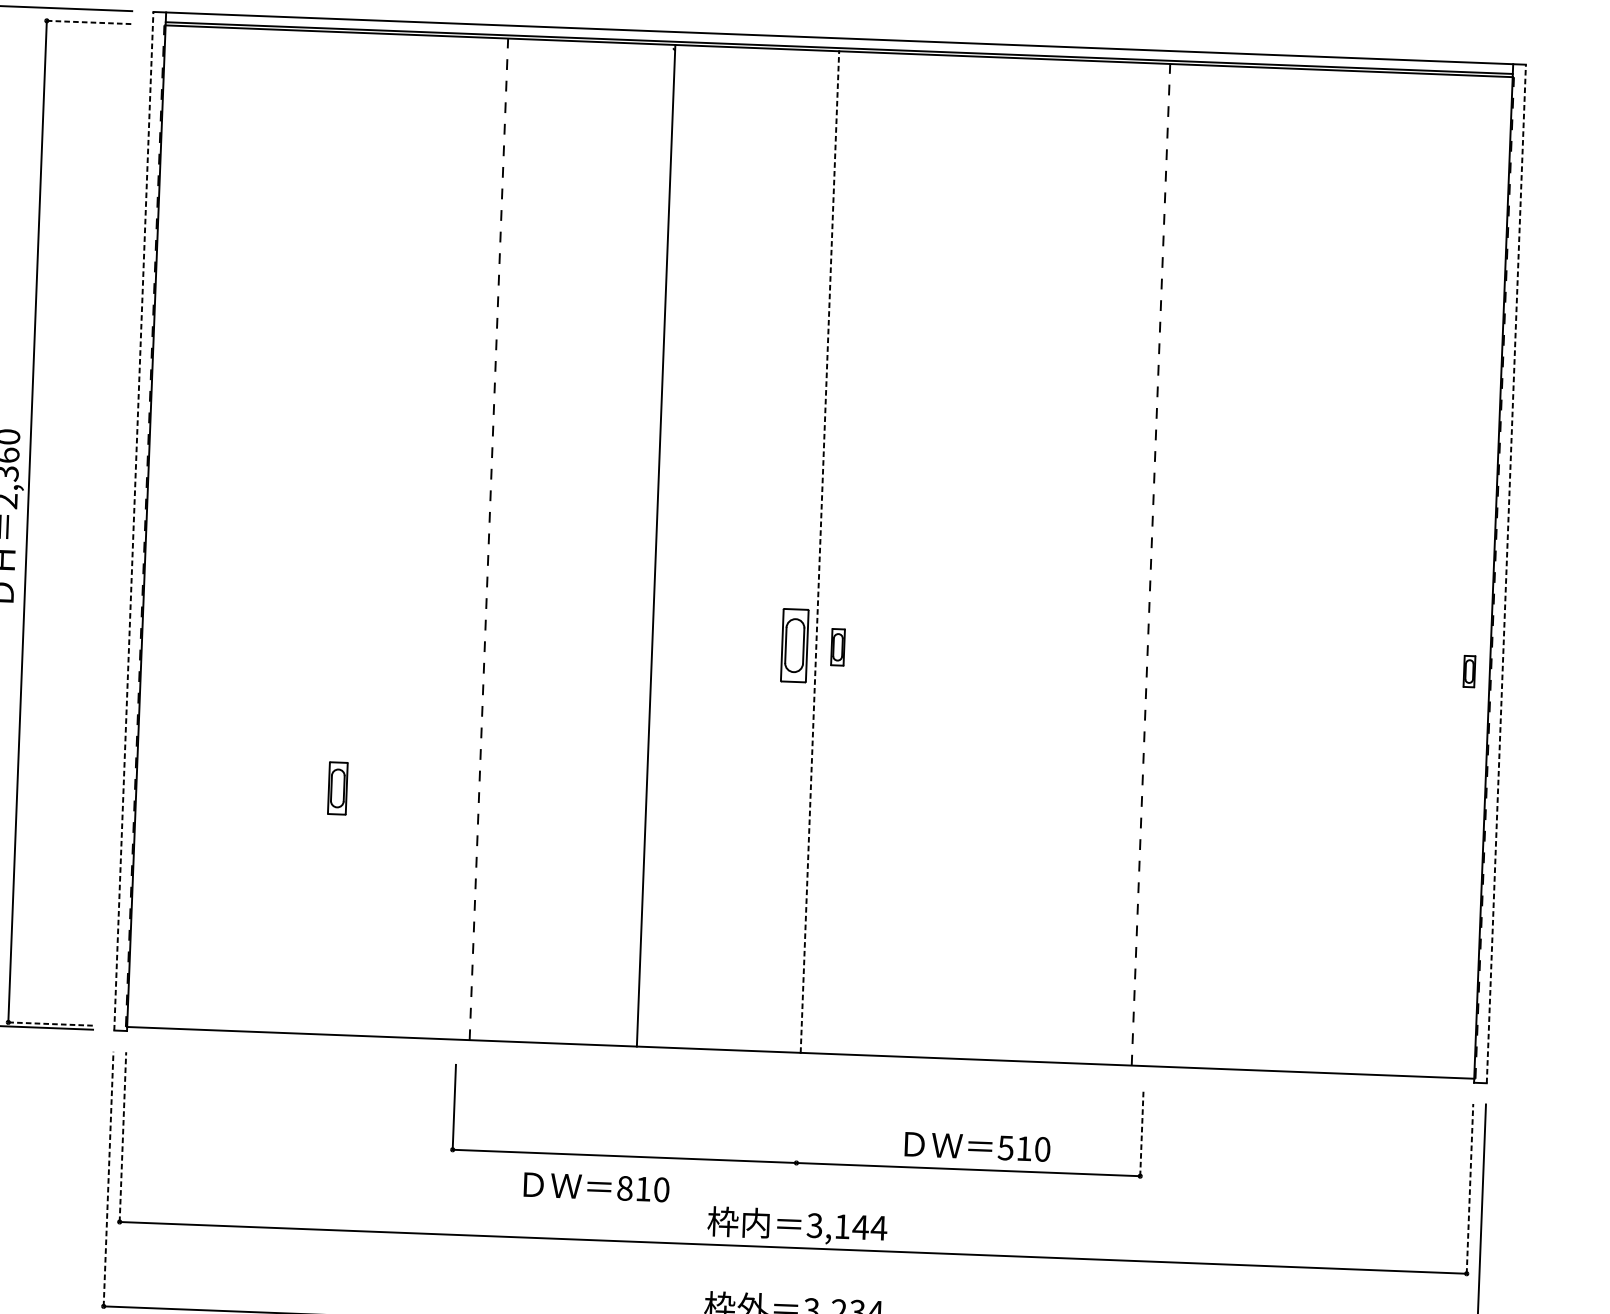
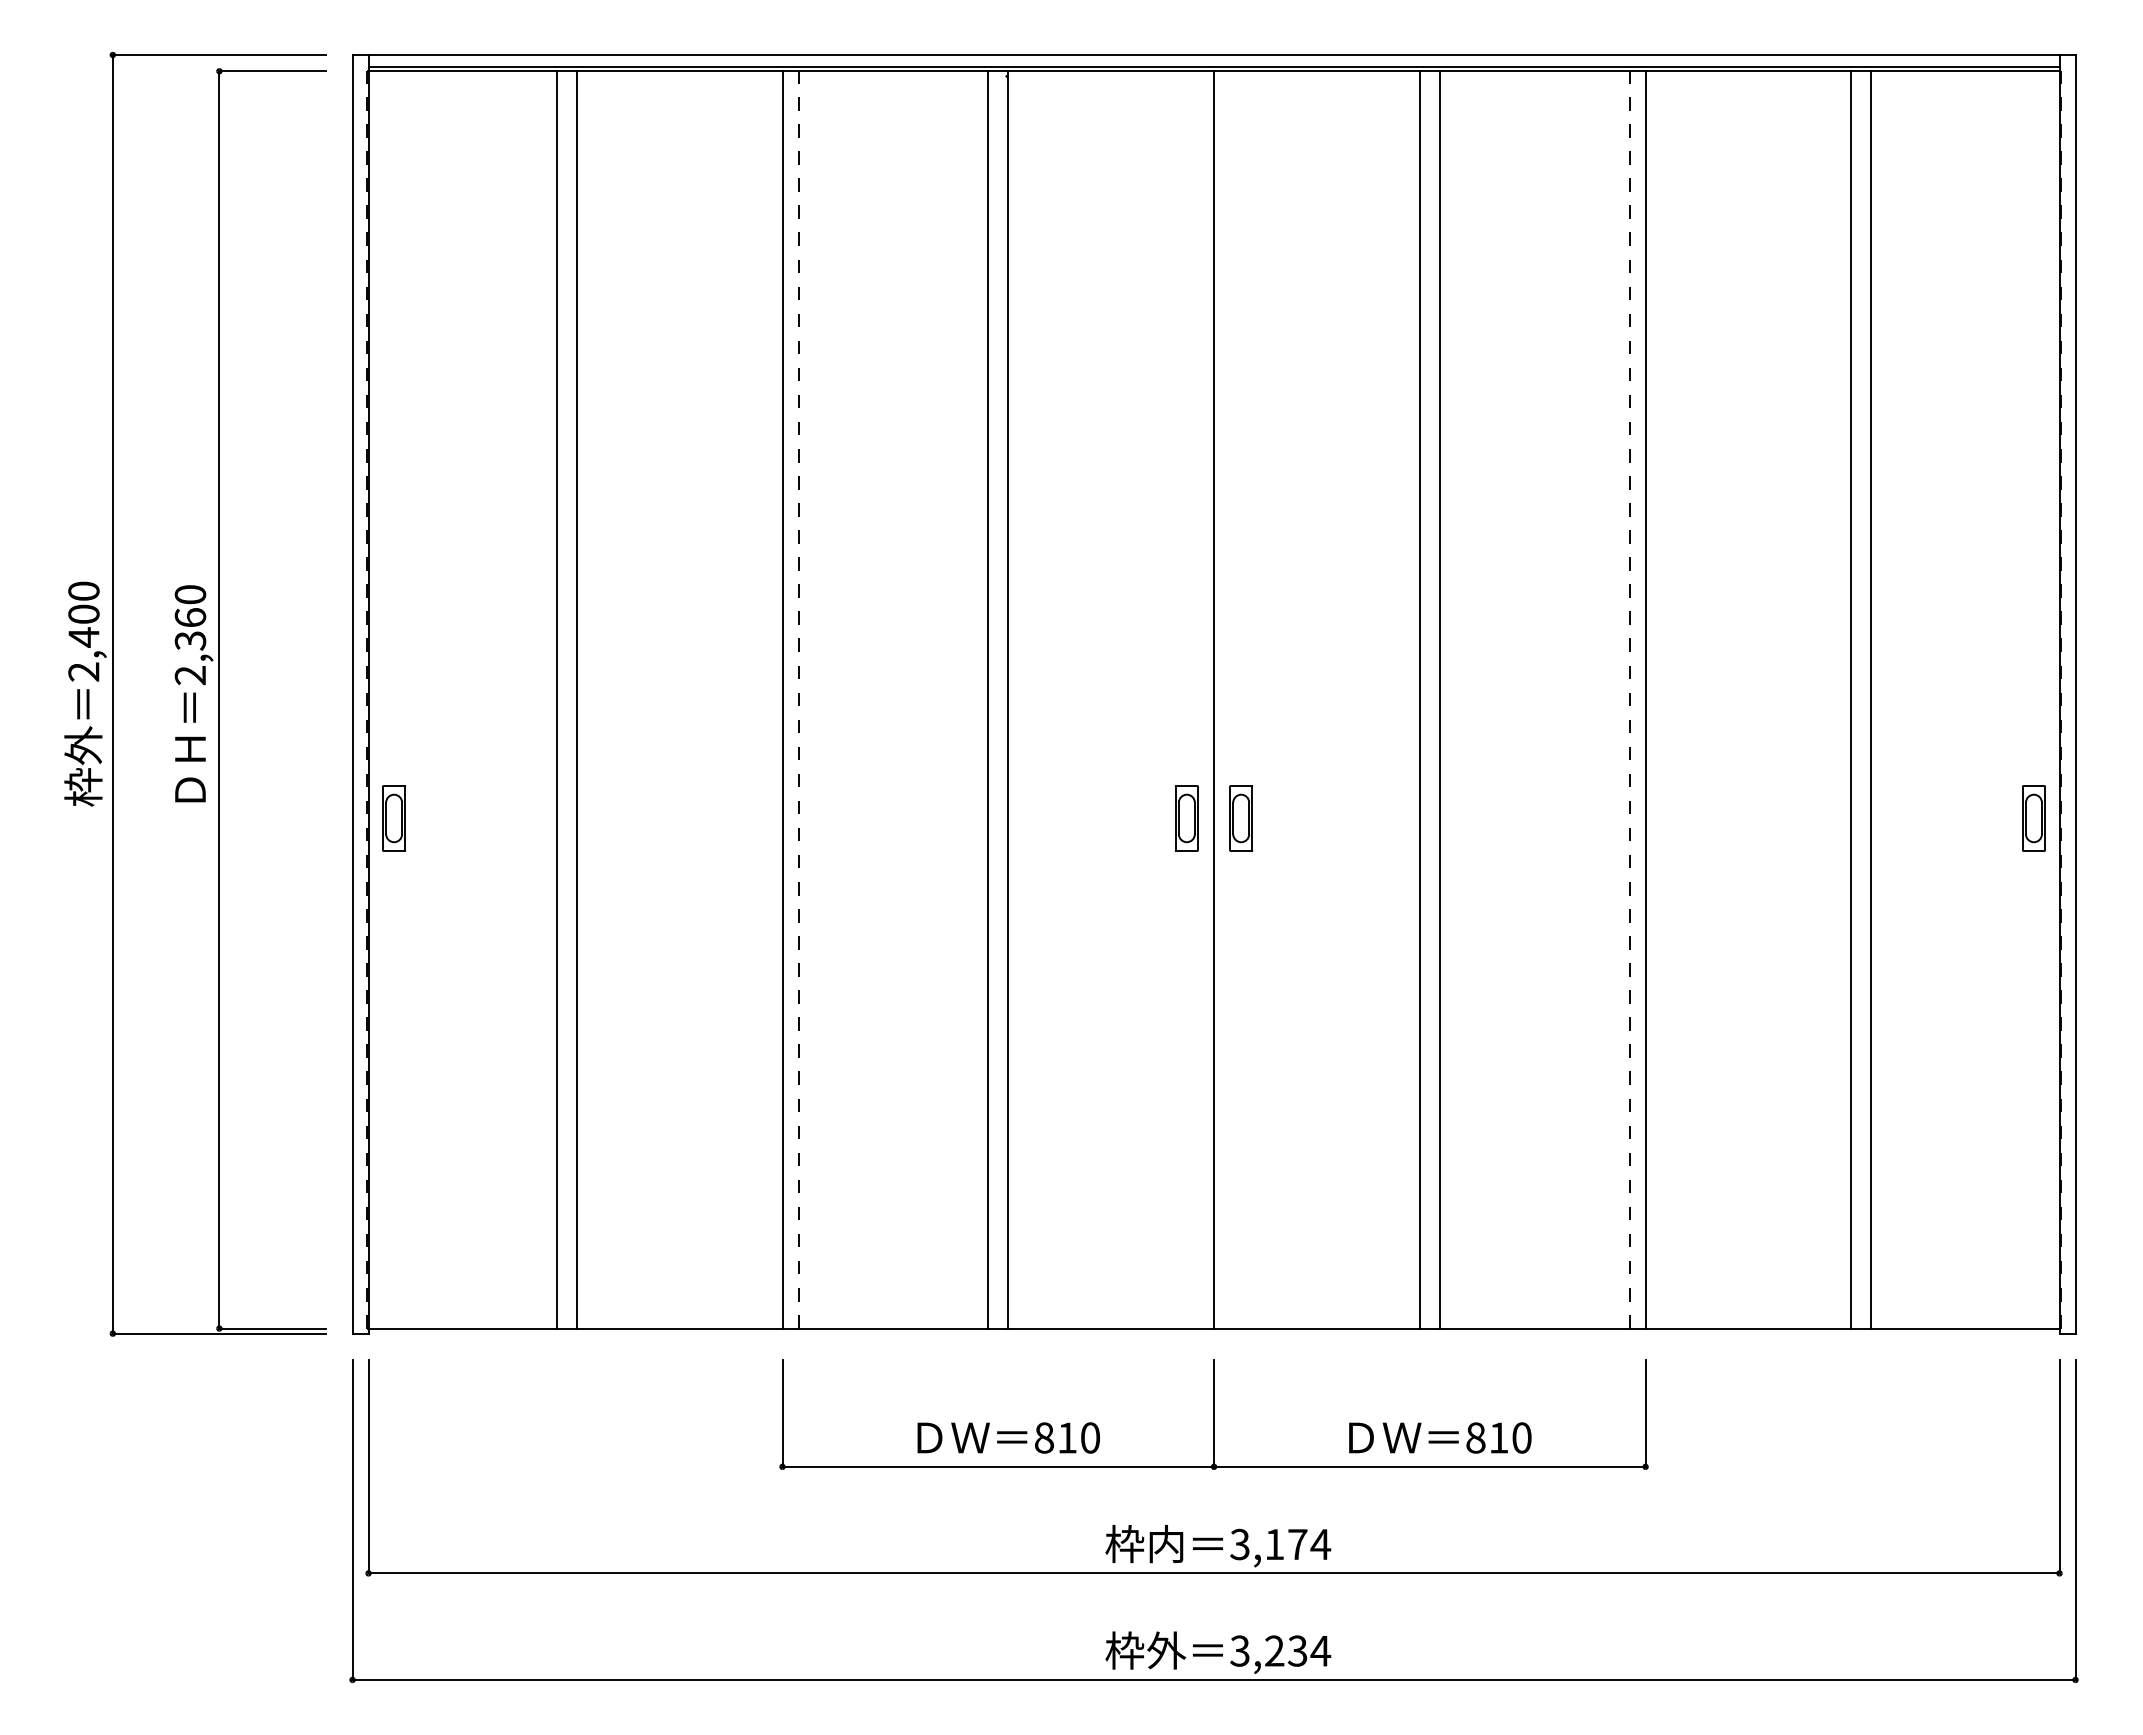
line: (89, 22) -> (273, 71), dashed -> solid
line: (133, 520) -> (352, 693), dashed -> solid
line: (296, 531) -> (556, 699), added
line: (312, 532) -> (576, 699), added
line: (476, 538) -> (782, 699), added
line: (640, 544) -> (988, 699), added
line: (820, 551) -> (1214, 699), dashed -> solid
line: (983, 558) -> (1419, 699), added
line: (999, 558) -> (1439, 699), added
line: (1163, 564) -> (1645, 699), added
line: (1327, 571) -> (1851, 699), added
line: (1343, 571) -> (1871, 699), added
line: (1506, 573) -> (2075, 693), dashed -> solid
part: (794, 645) -> (1186, 818), size x0.71
part: (838, 647) -> (1241, 818), size x1.43
part: (1469, 671) -> (2033, 818), size x1.67
part: (338, 788) -> (394, 818), moved
line: (51, 1024) -> (273, 1328), dashed -> solid
line: (798, 1120) -> (1214, 1413), added
line: (1141, 1133) -> (1645, 1413), dashed -> solid
line: (122, 1136) -> (368, 1466), dashed -> solid
text: (1005, 1147) -> (1475, 1437), 510 -> 810
line: (108, 1179) -> (352, 1520), dashed -> solid
text: (596, 1186) -> (1008, 1437), moved
line: (1469, 1188) -> (2059, 1466), dashed -> solid
text: (860, 1227) -> (1297, 1544), 3,144 -> 3,174

